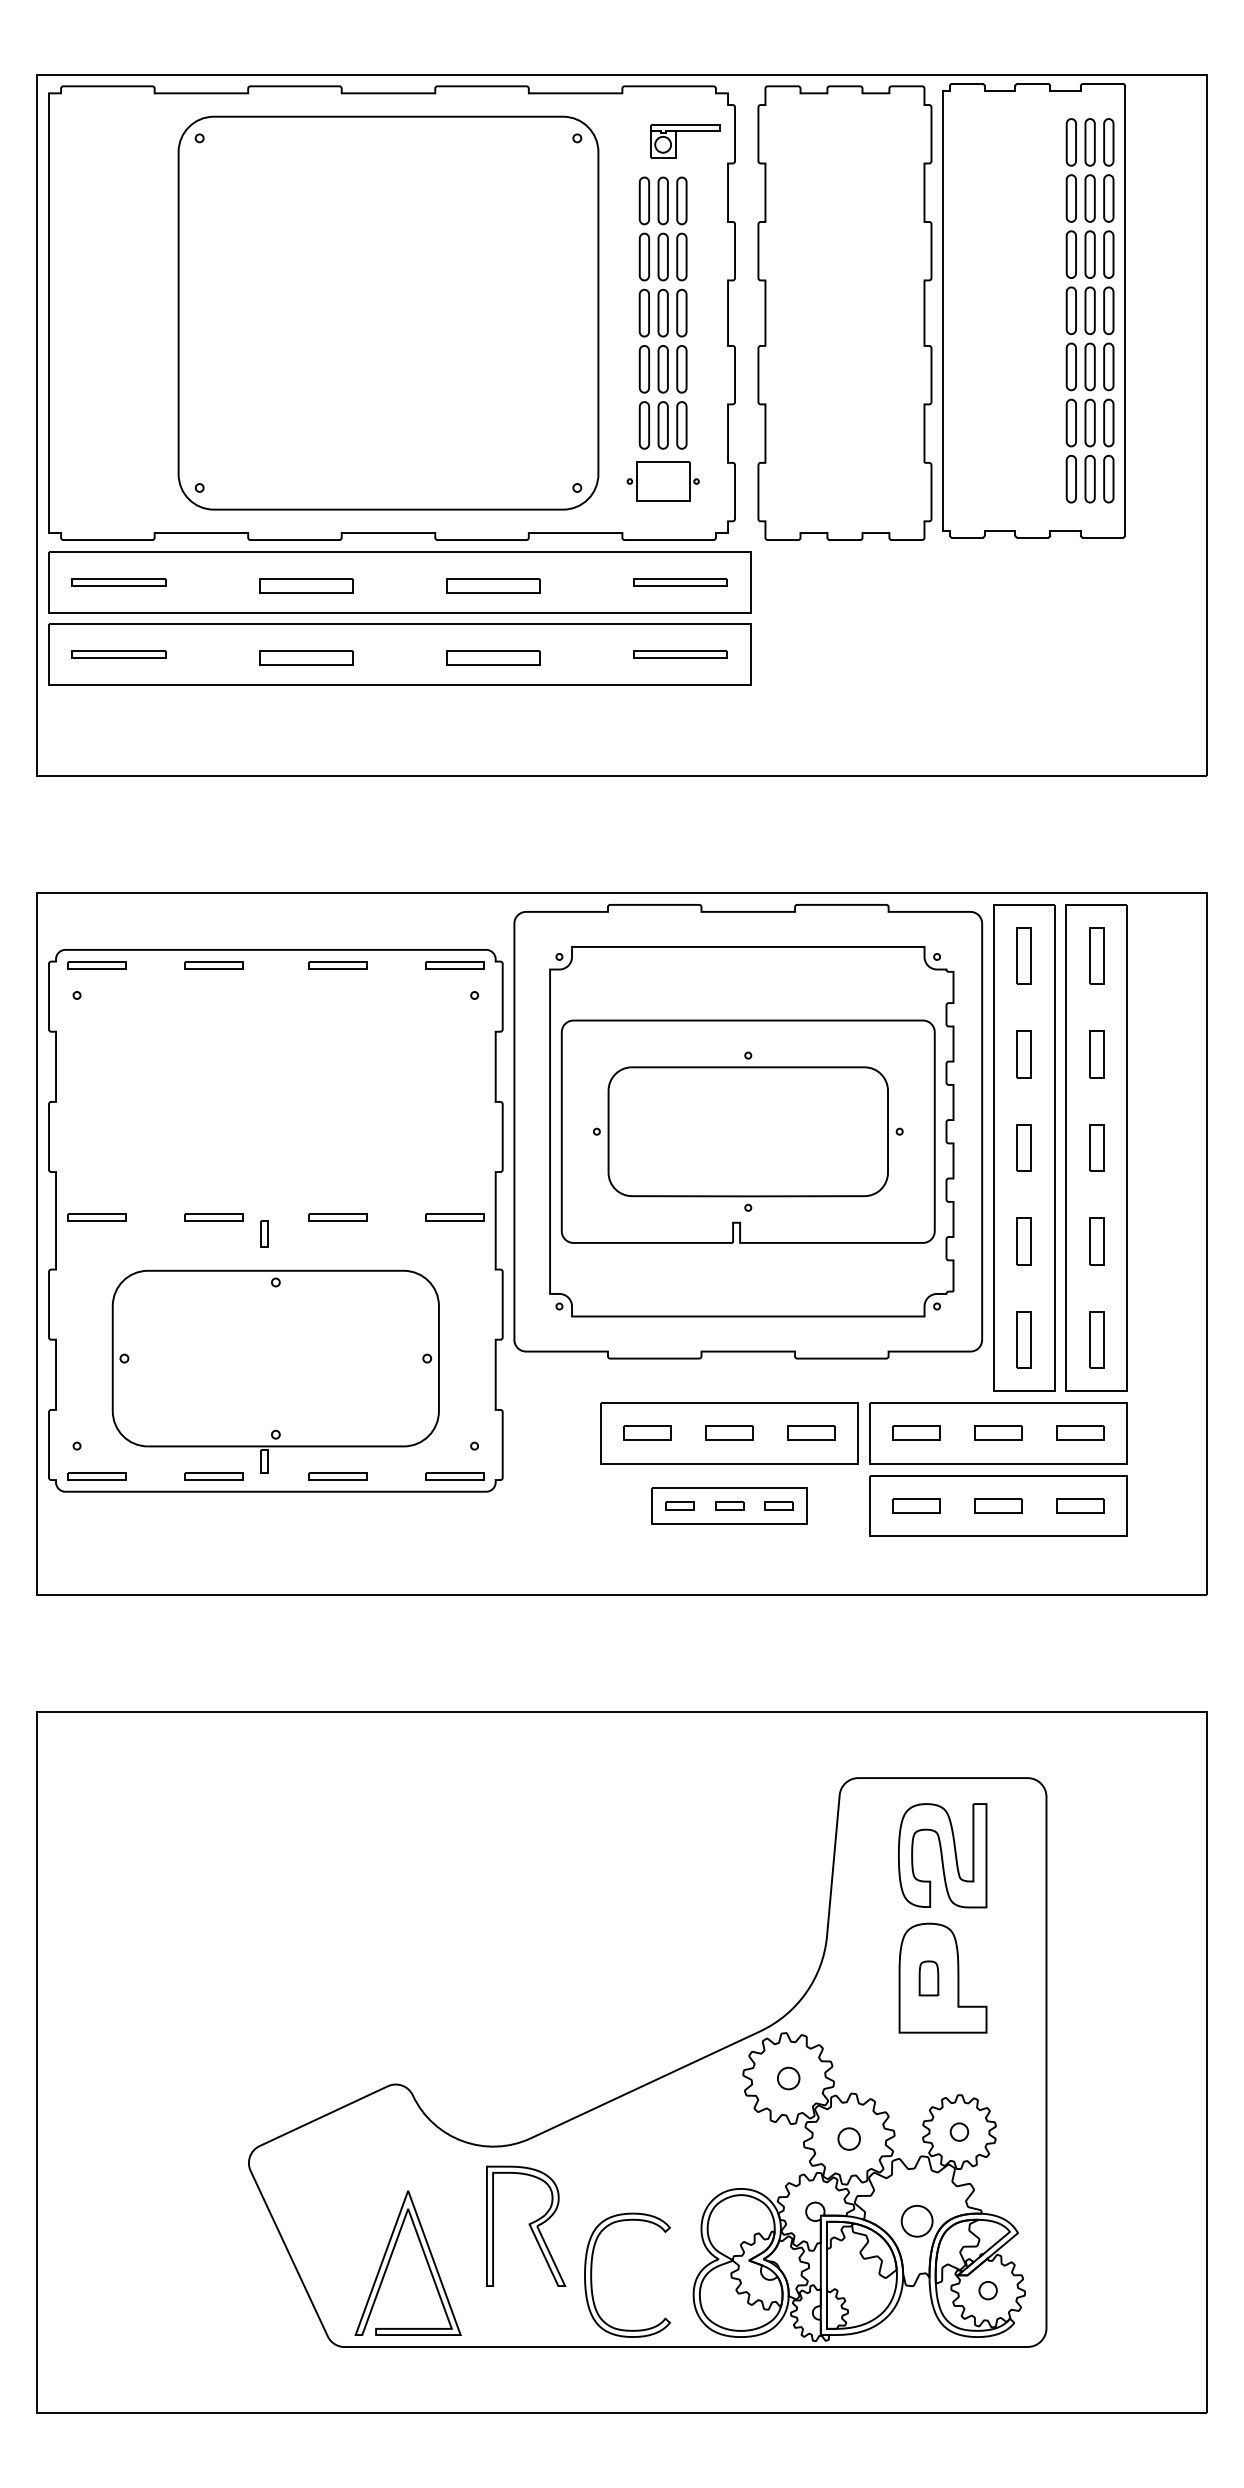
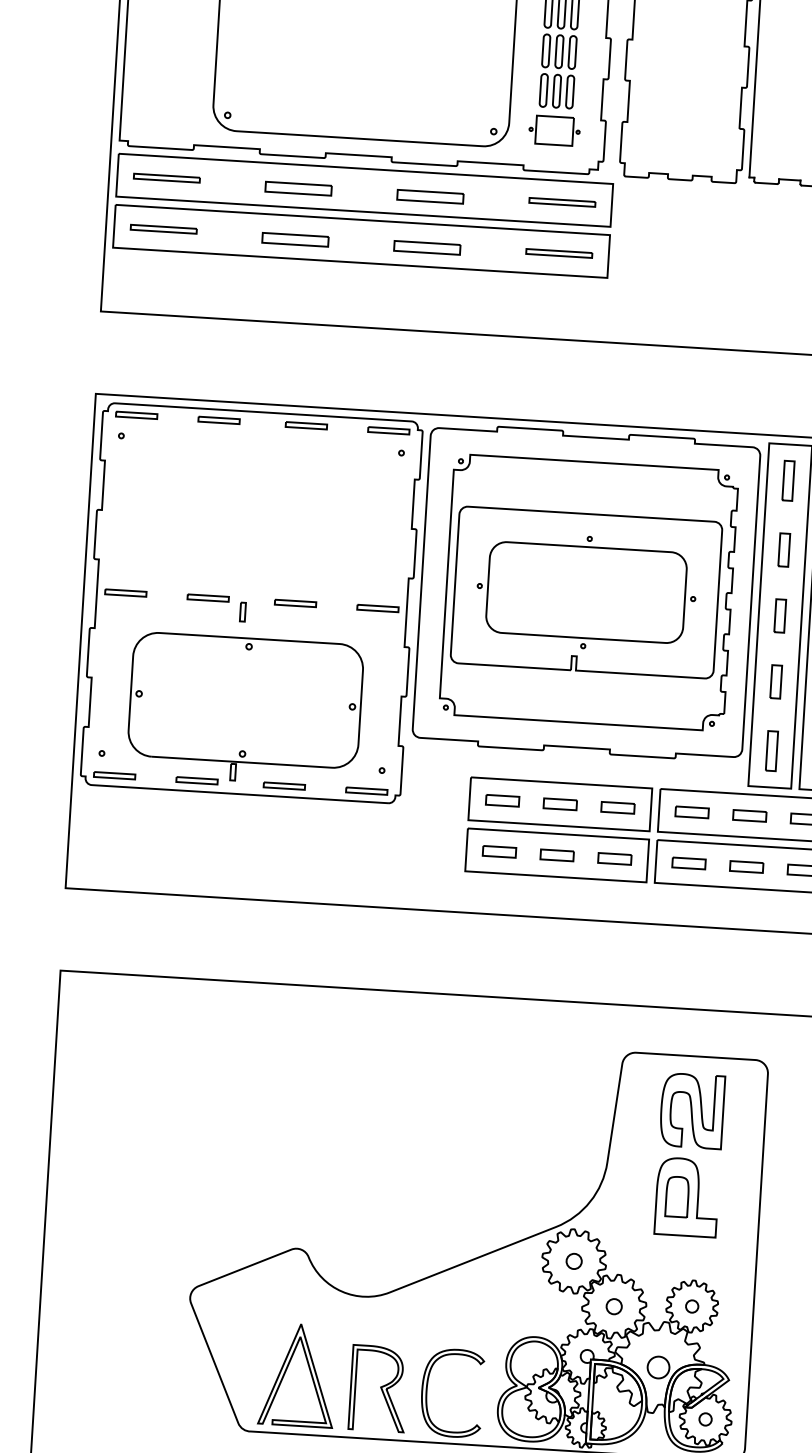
part: (275, 1220) -> (251, 603), moved
part: (729, 1505) -> (557, 855), size x1.67
part: (928, 1978) -> (677, 1196), size x1.67
part: (526, 2225) -> (378, 1388), moved

